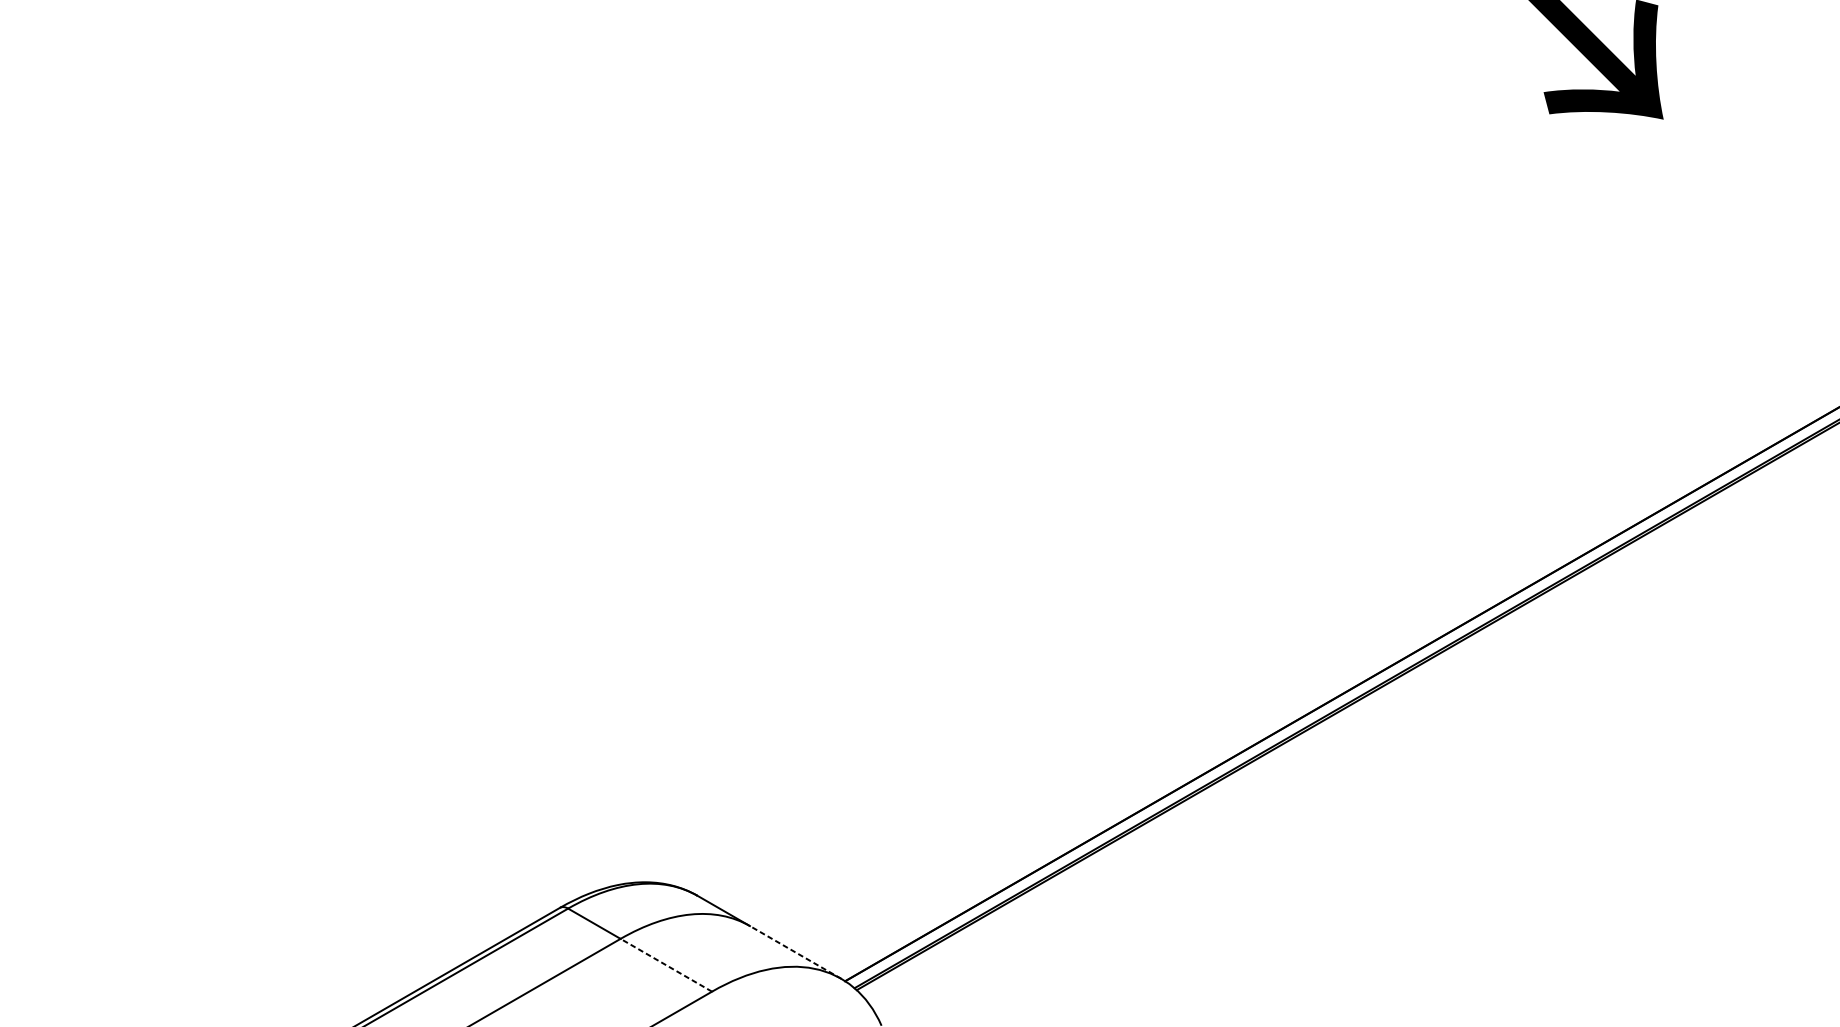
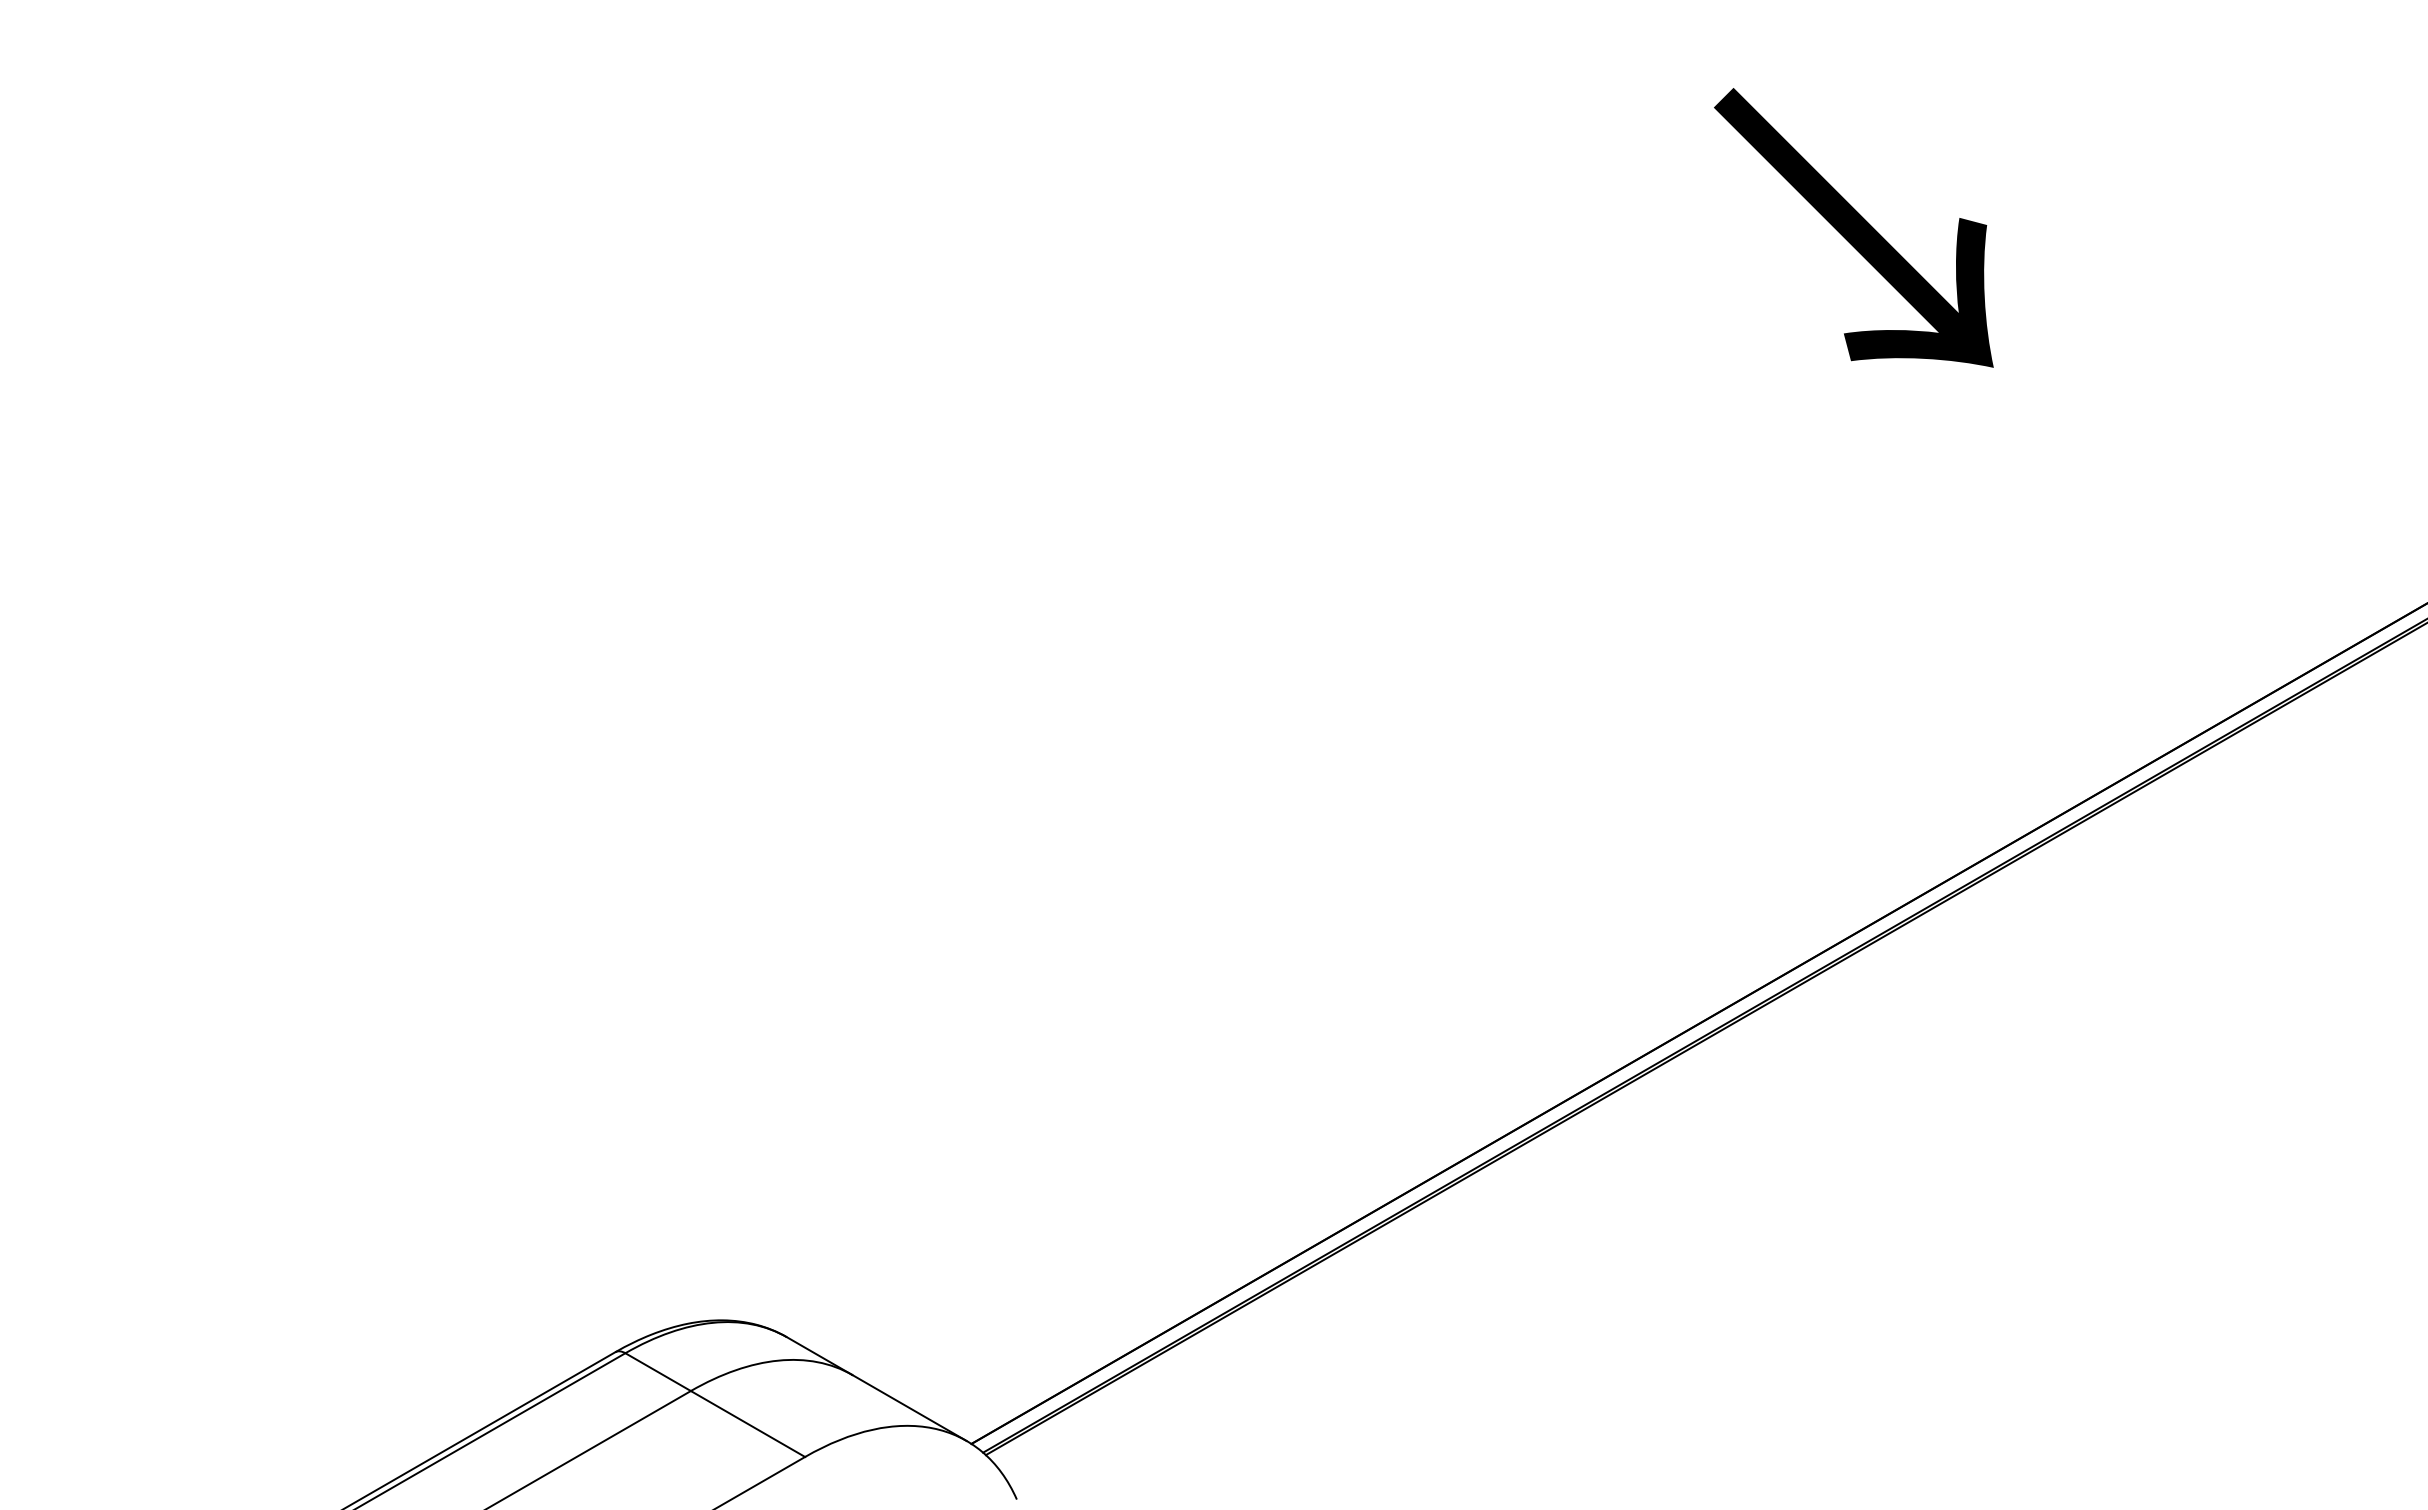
line: (795, 952) -> (909, 1408), dashed -> solid
line: (666, 965) -> (748, 1424), dashed -> solid

